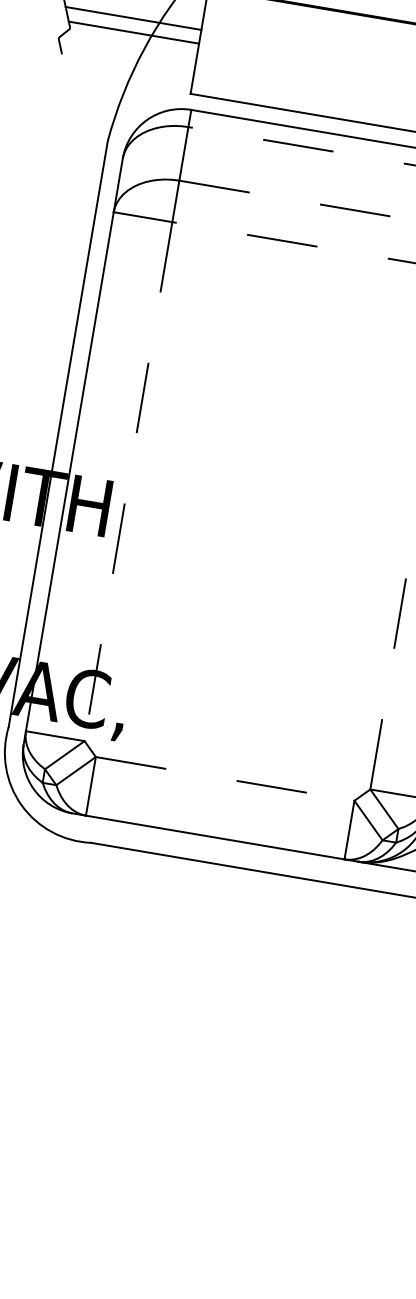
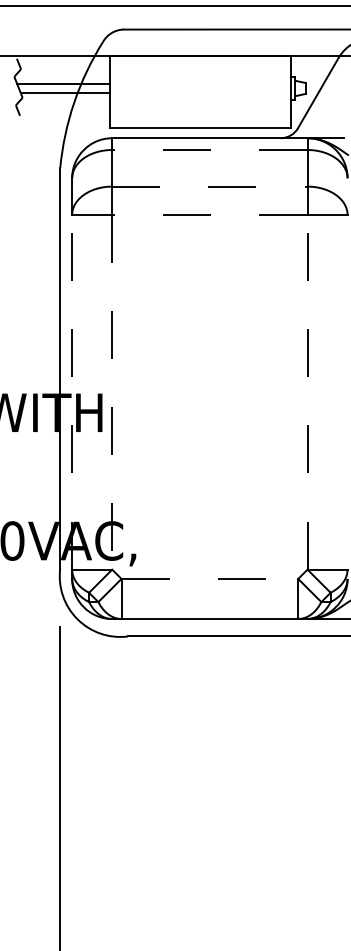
line: (70, 470) -> (72, 391), solid -> dashed

